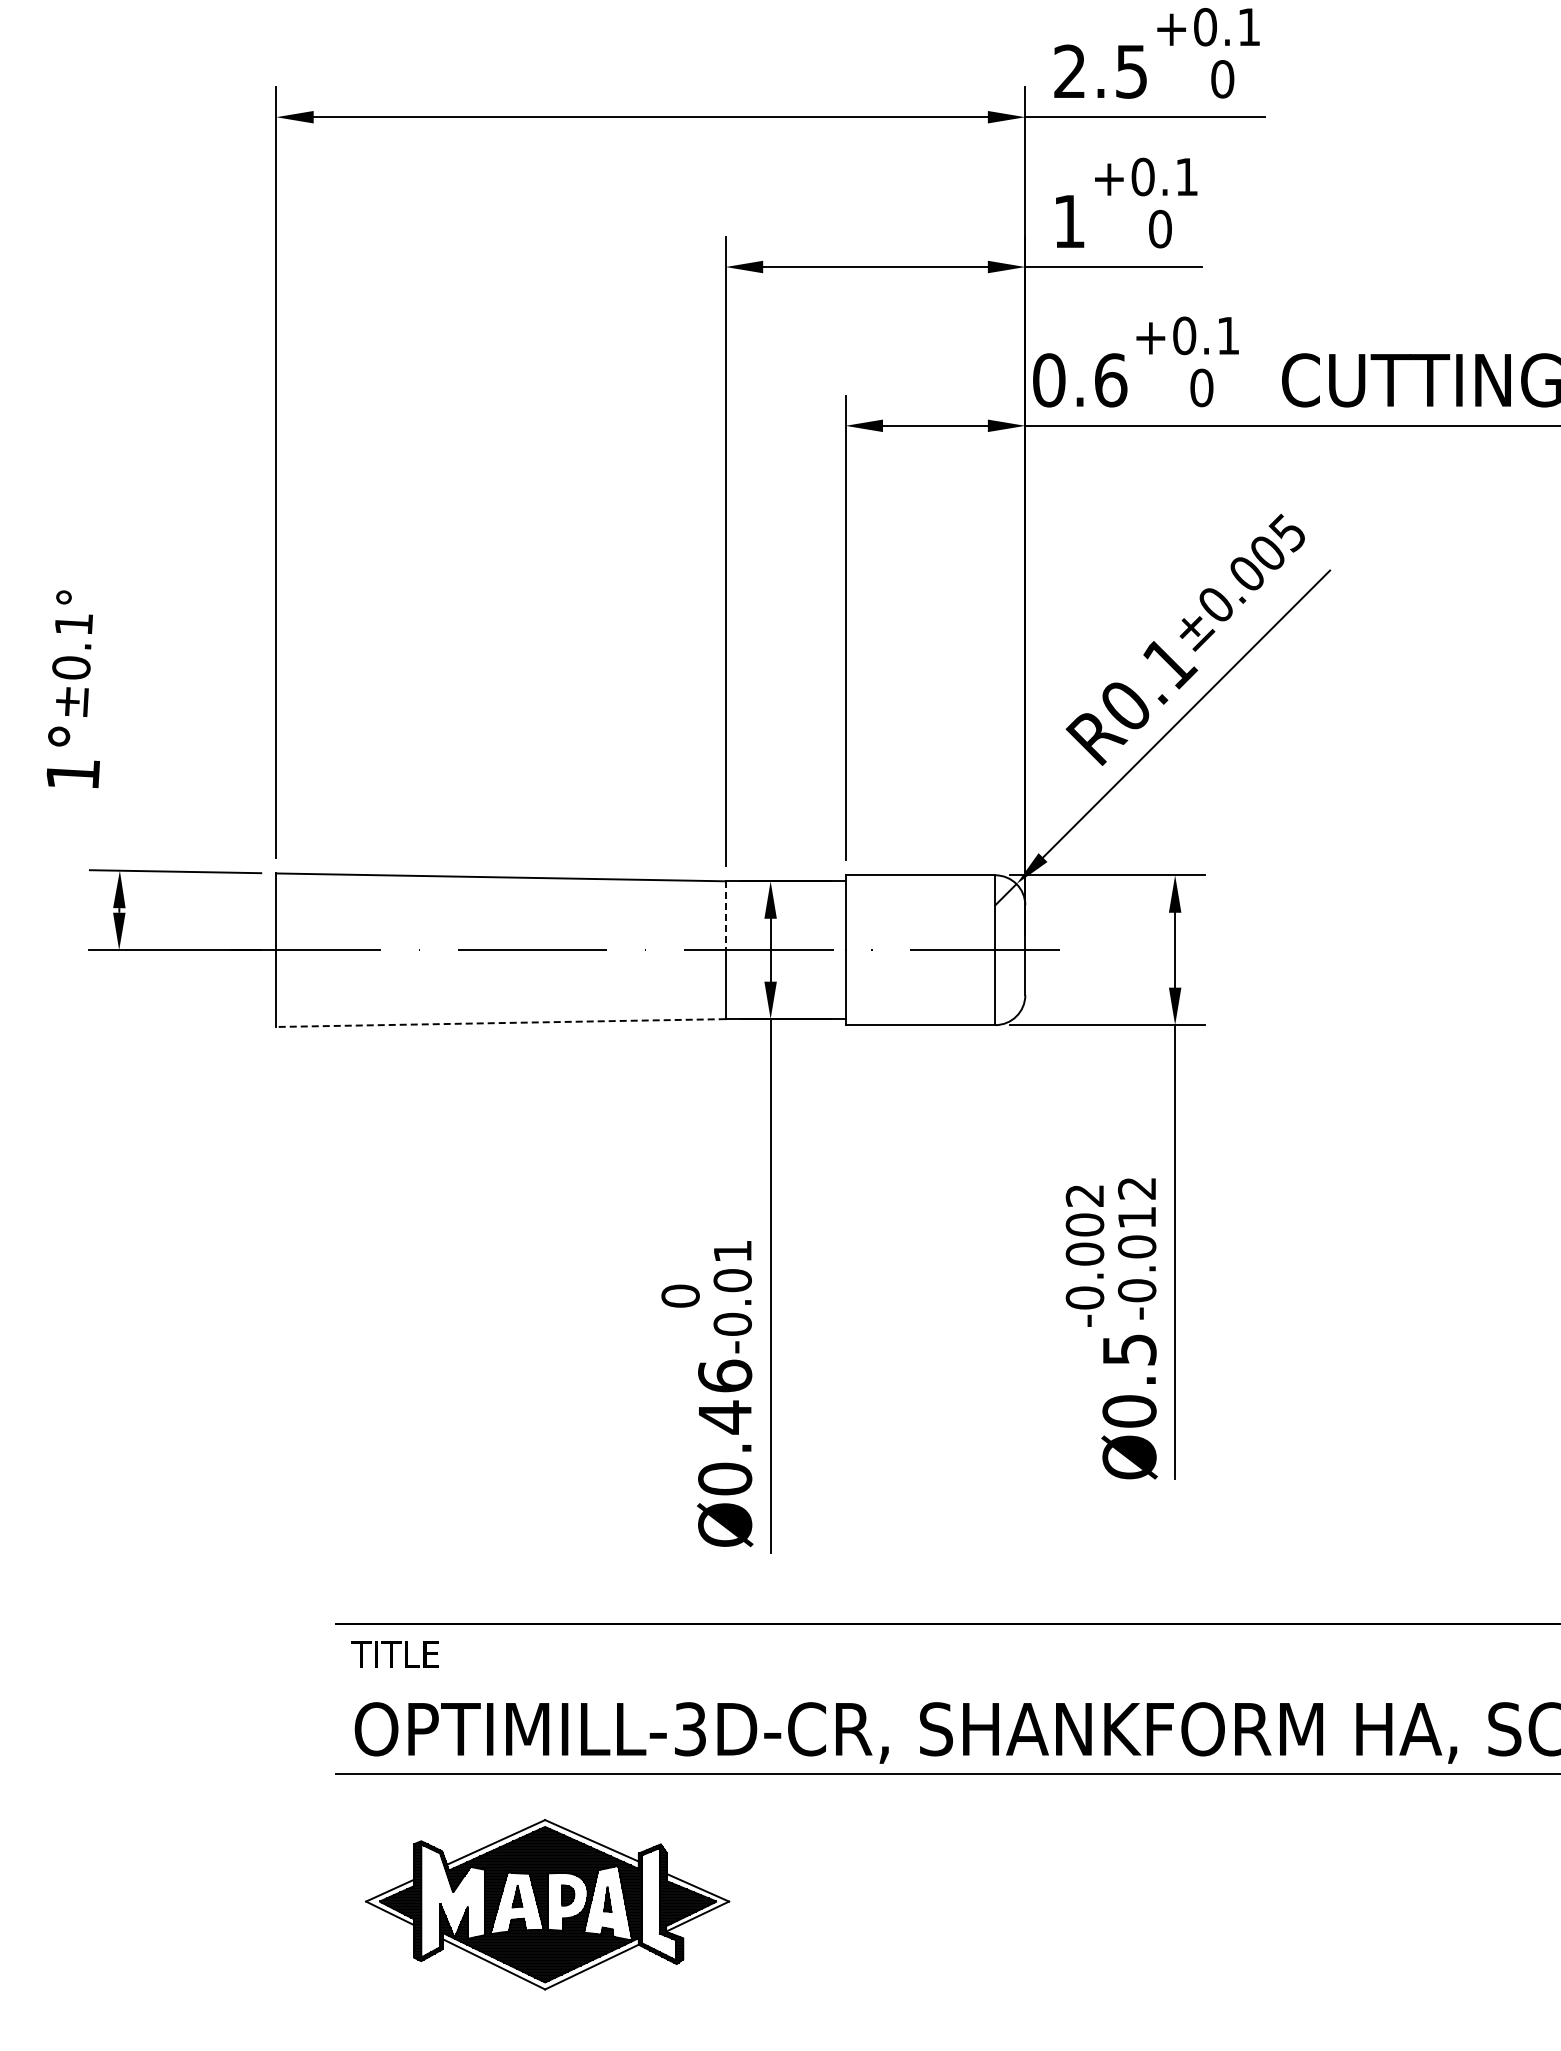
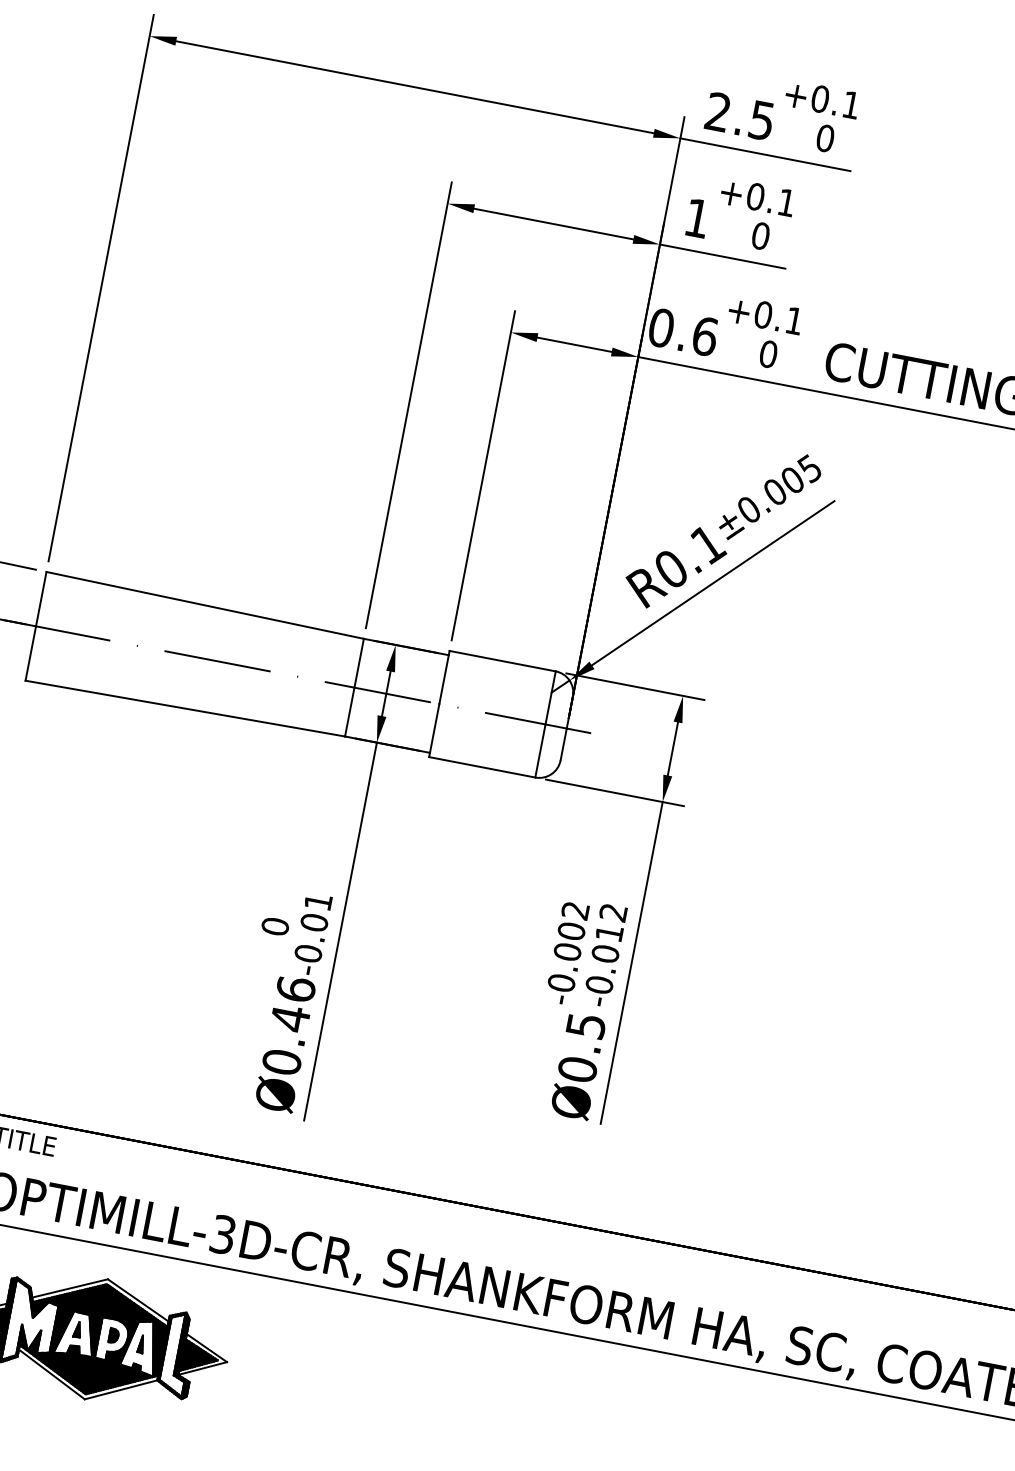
line: (725, 916) -> (358, 663), dashed -> solid
line: (500, 1023) -> (184, 708), dashed -> solid

